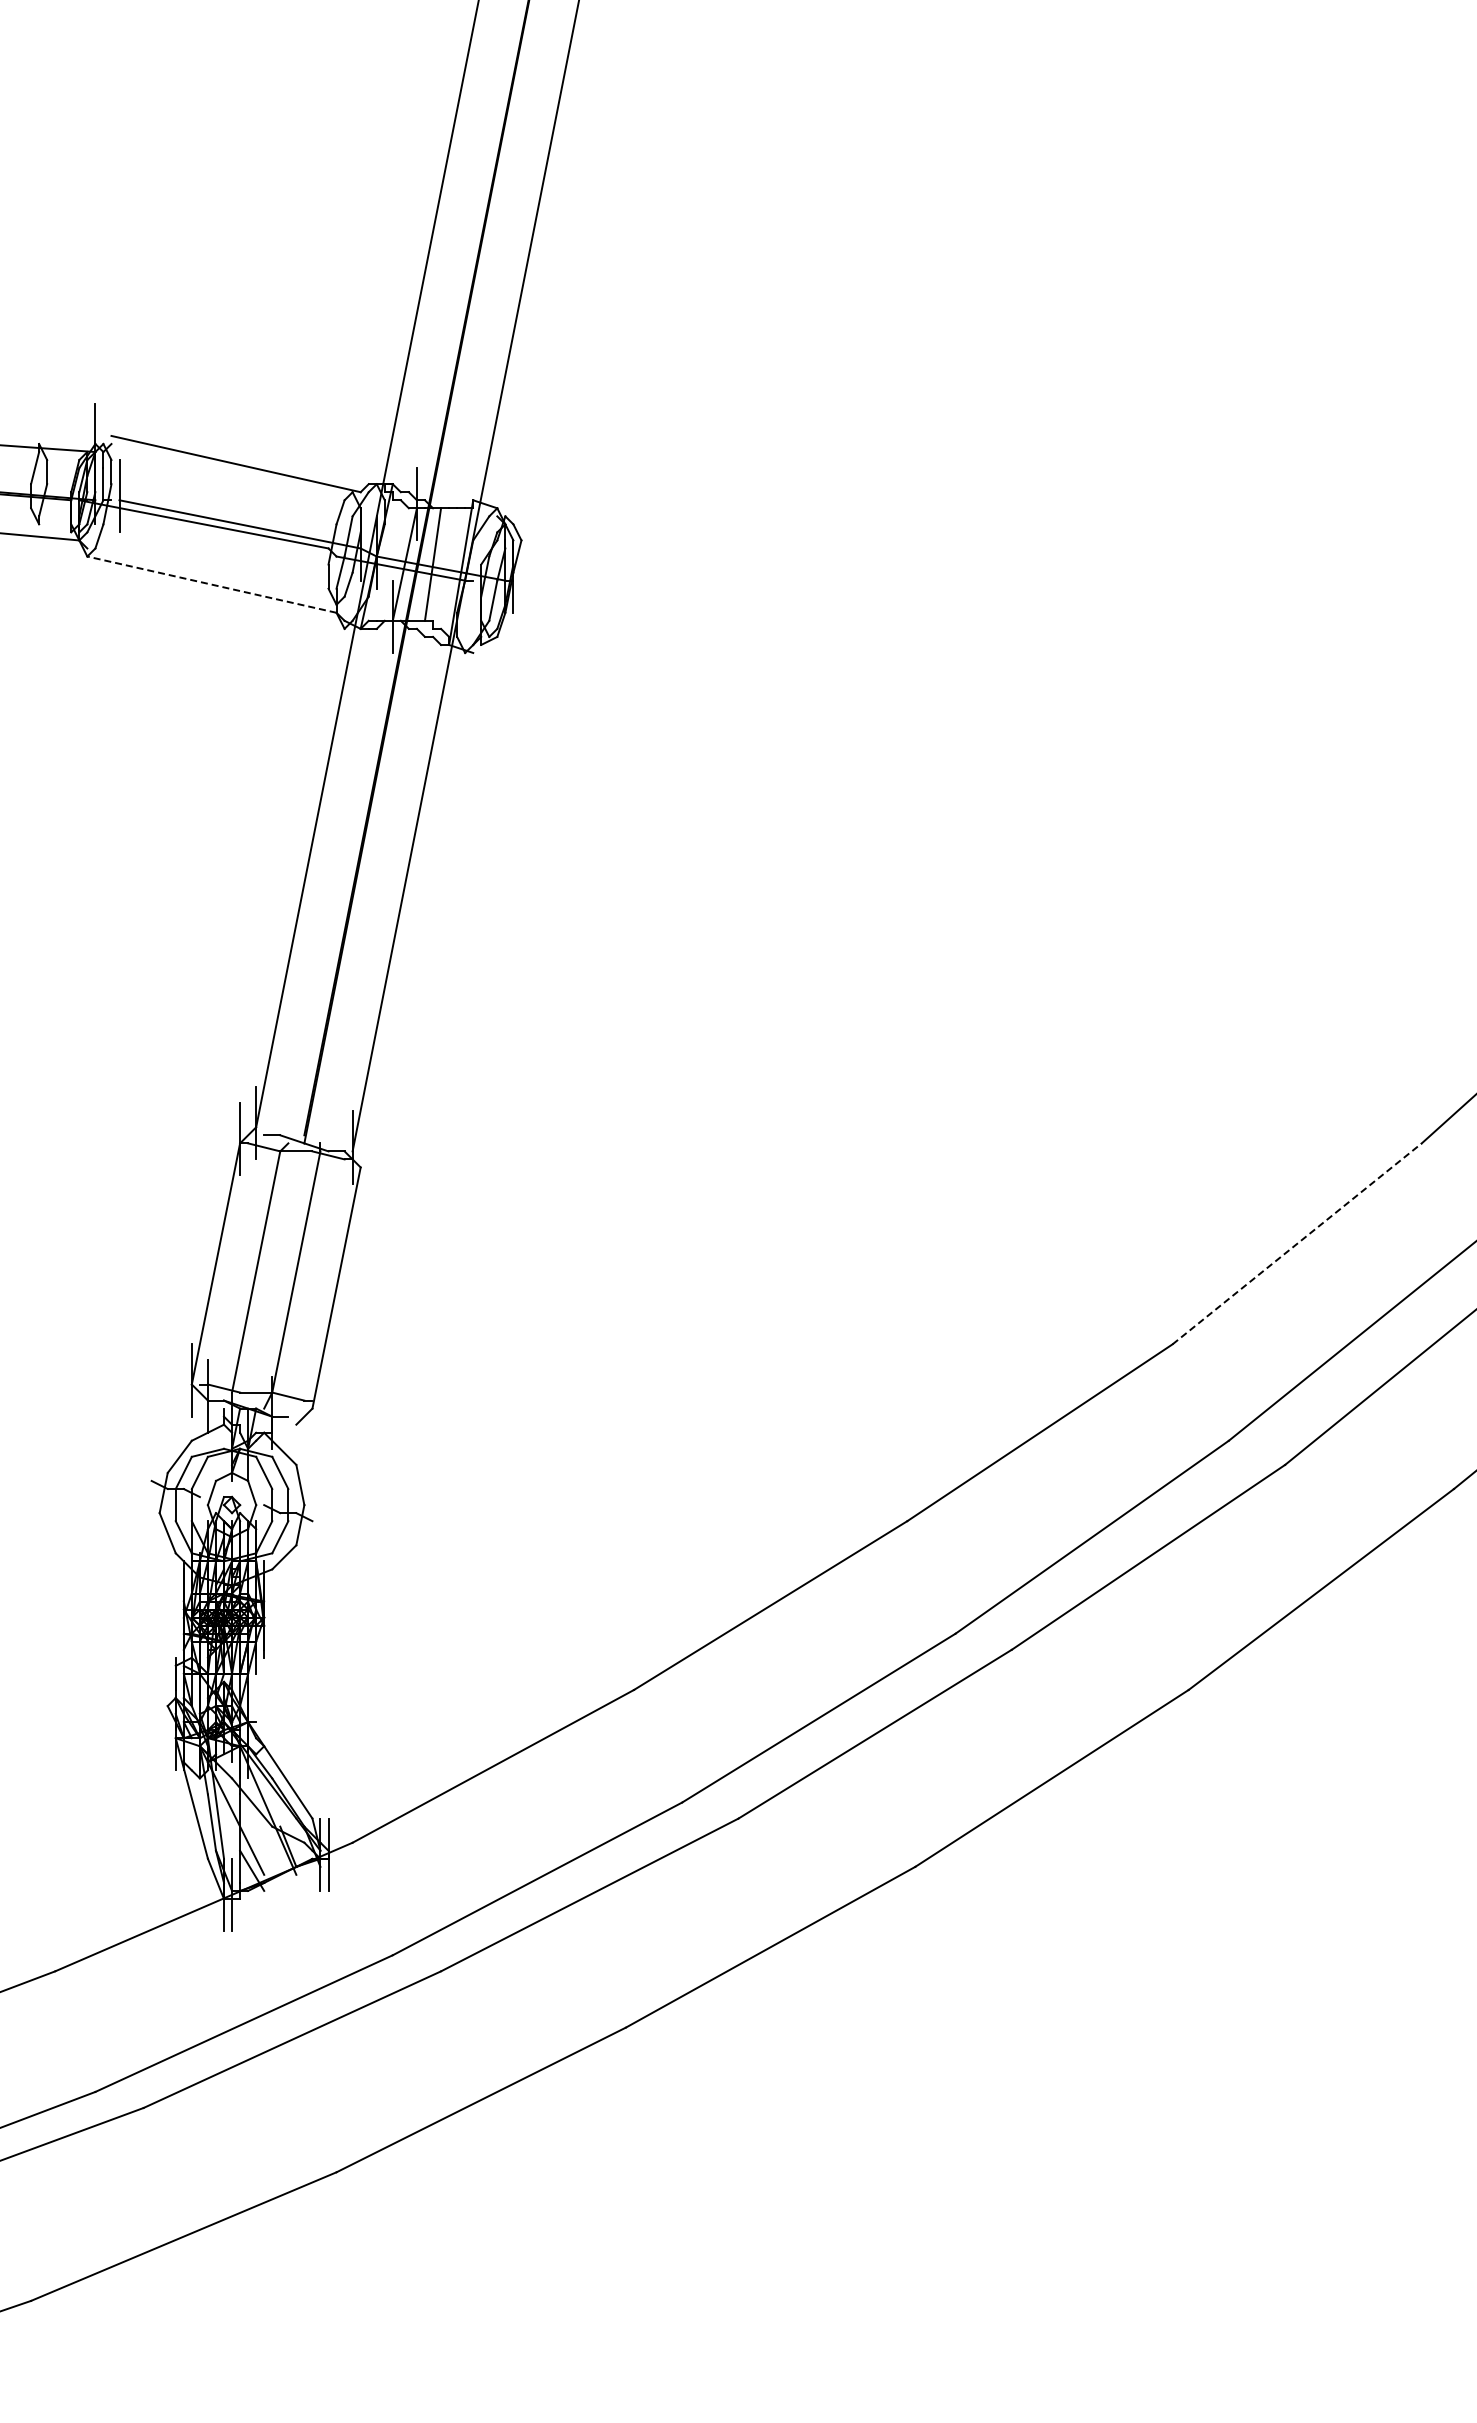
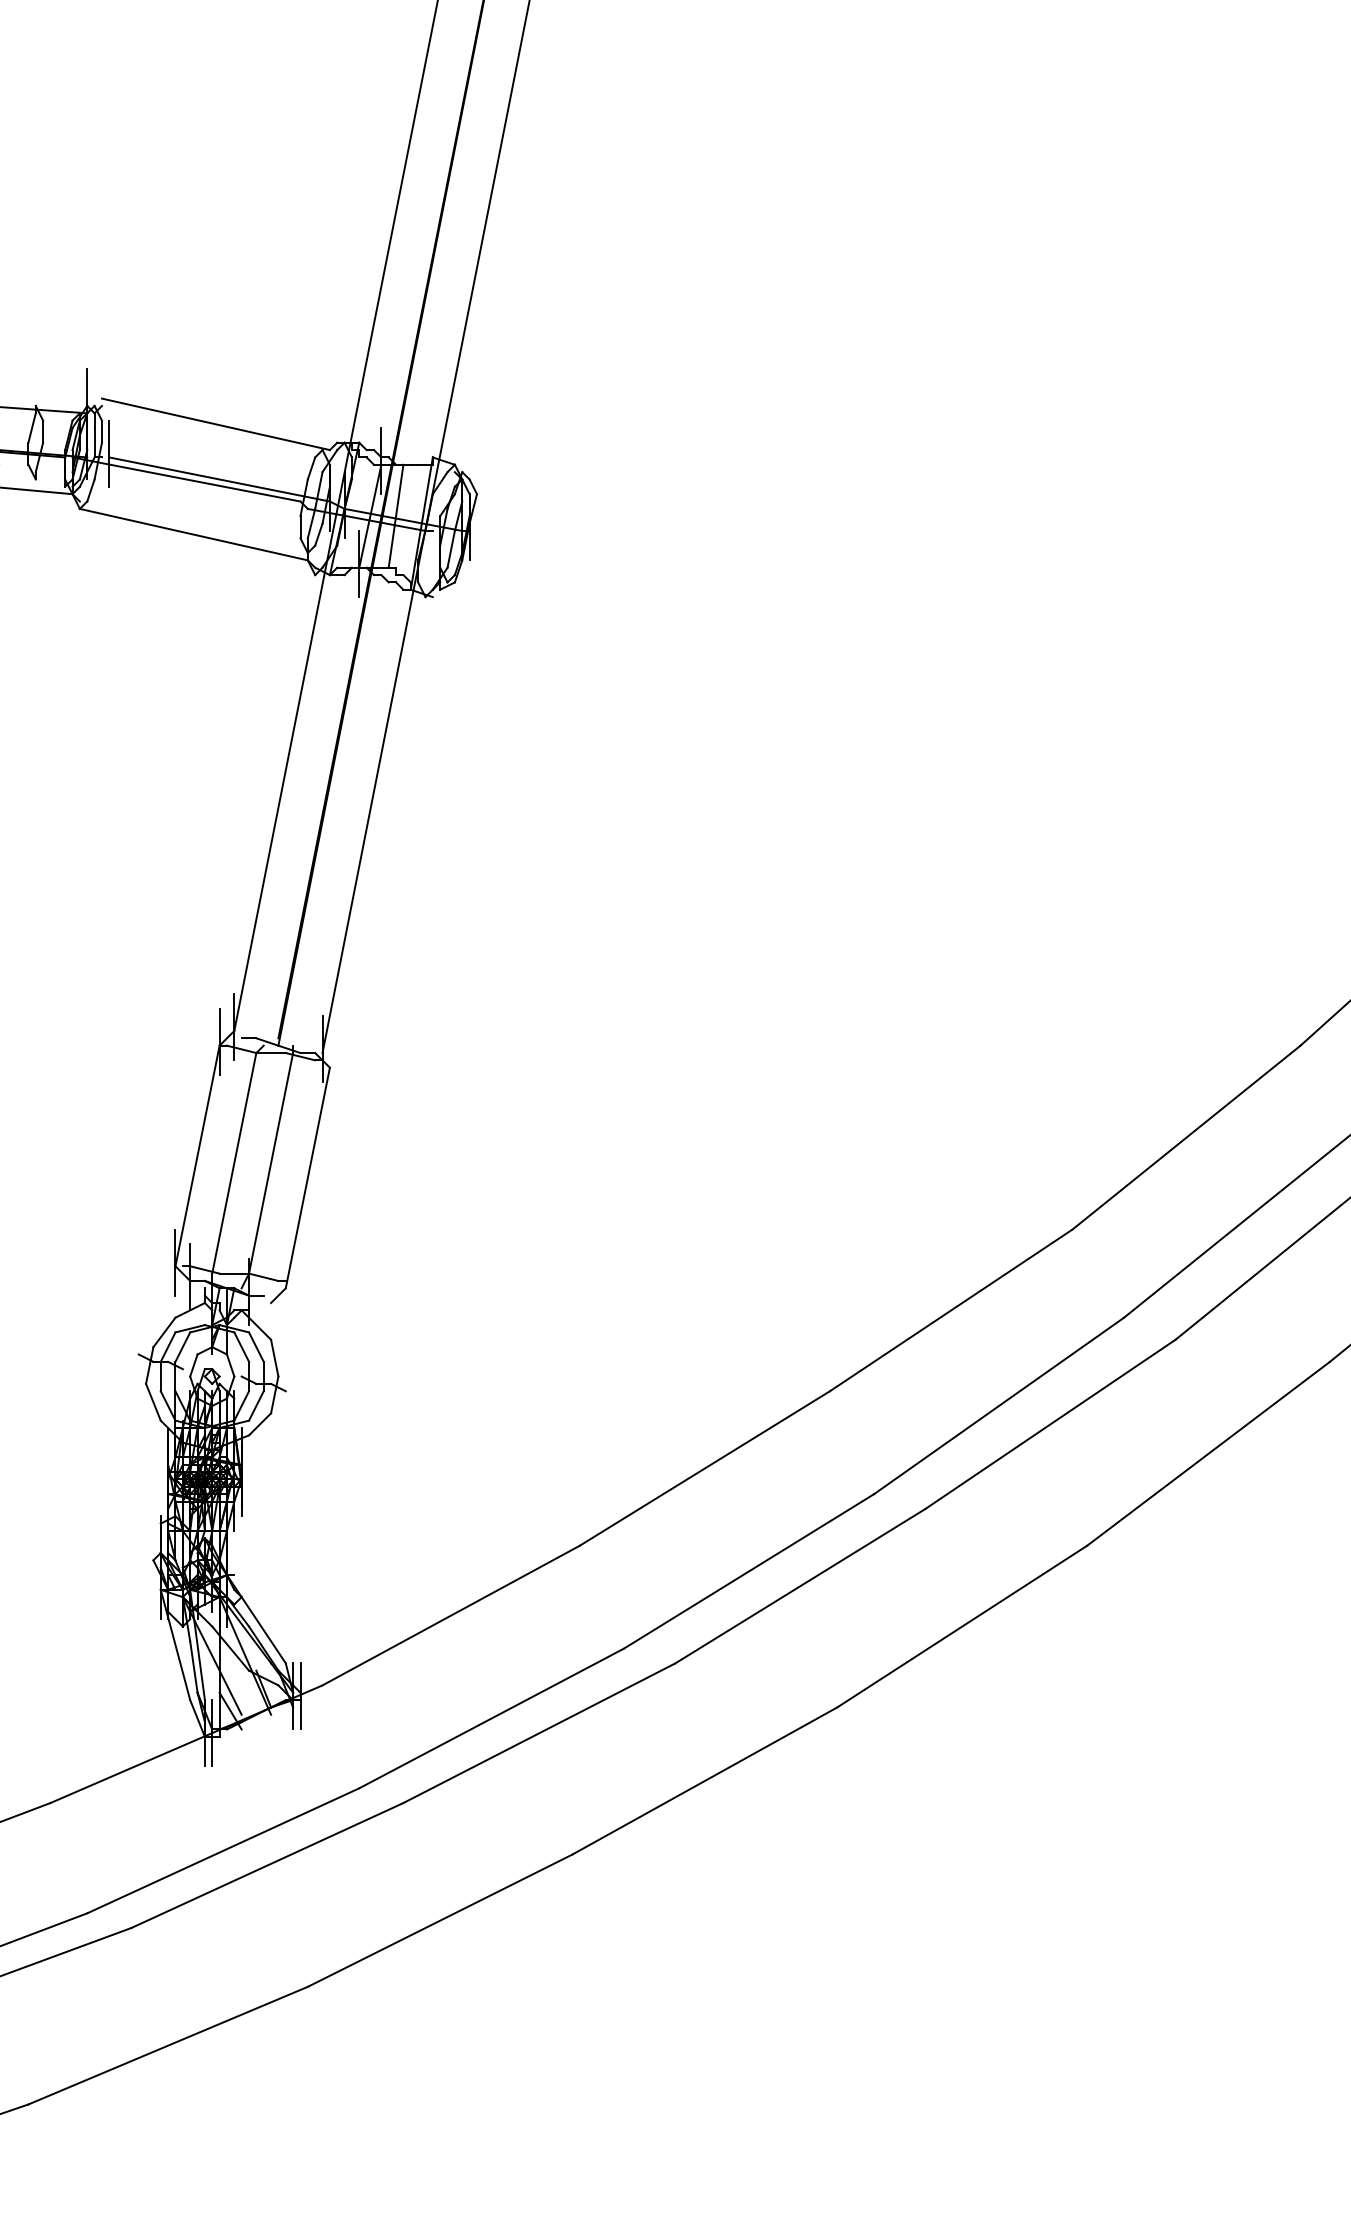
line: (211, 584) -> (193, 534), dashed -> solid
line: (1297, 1243) -> (1186, 1137), dashed -> solid

